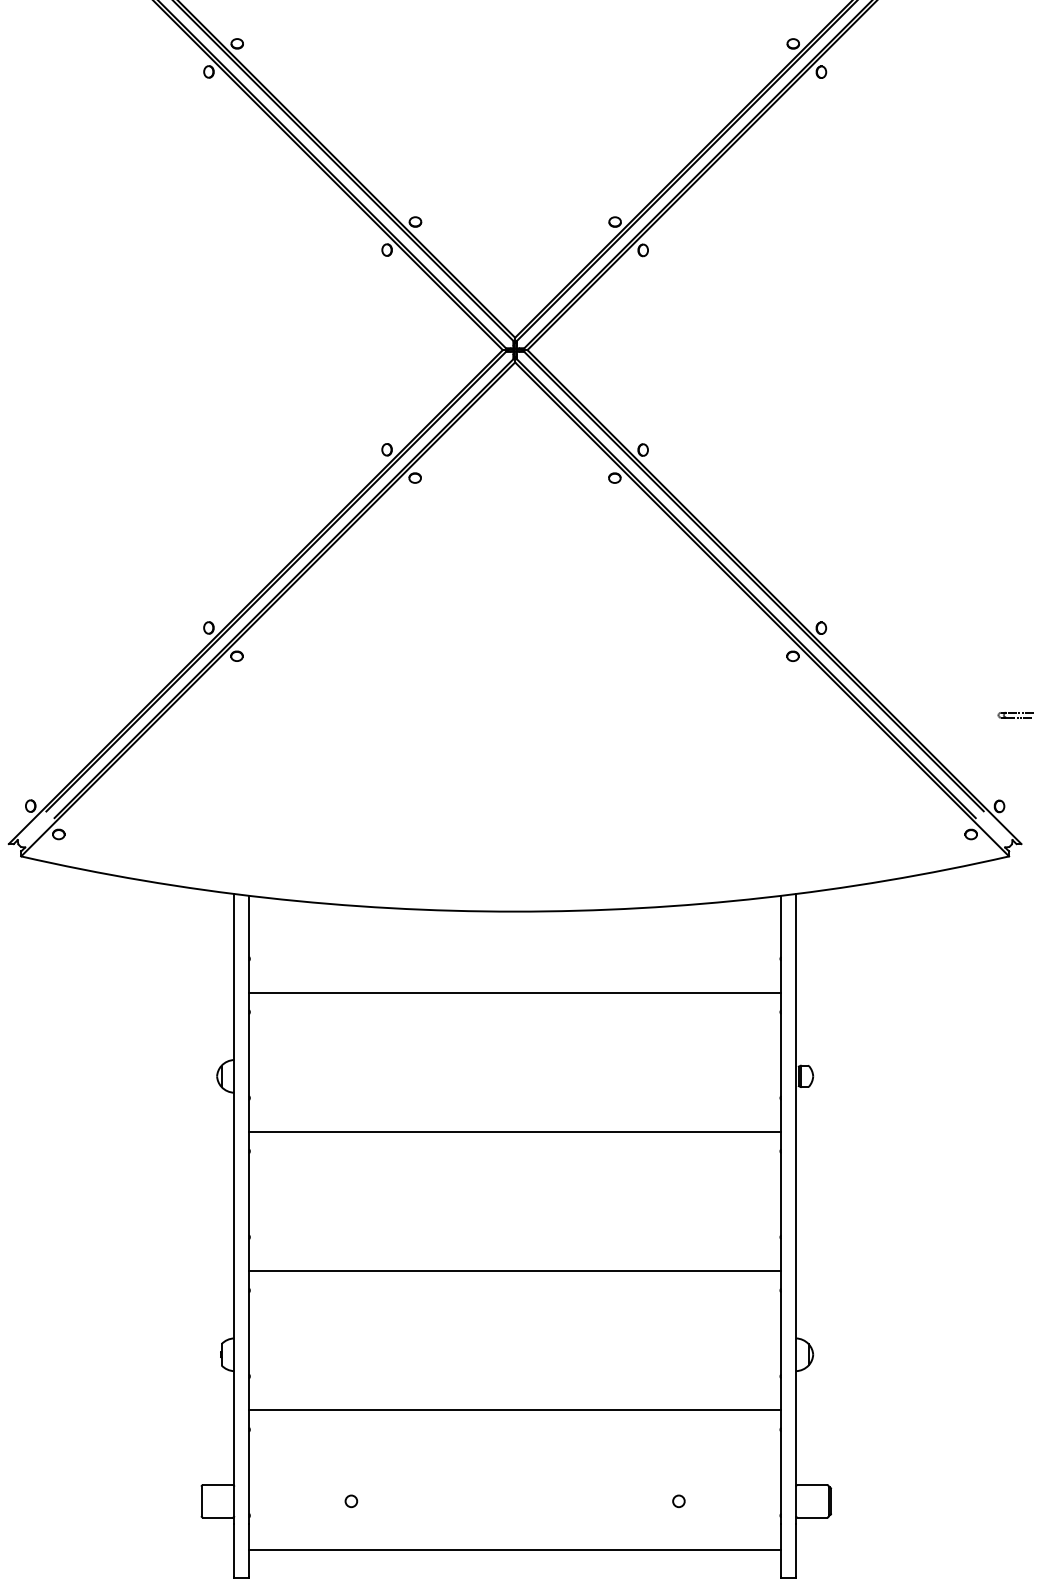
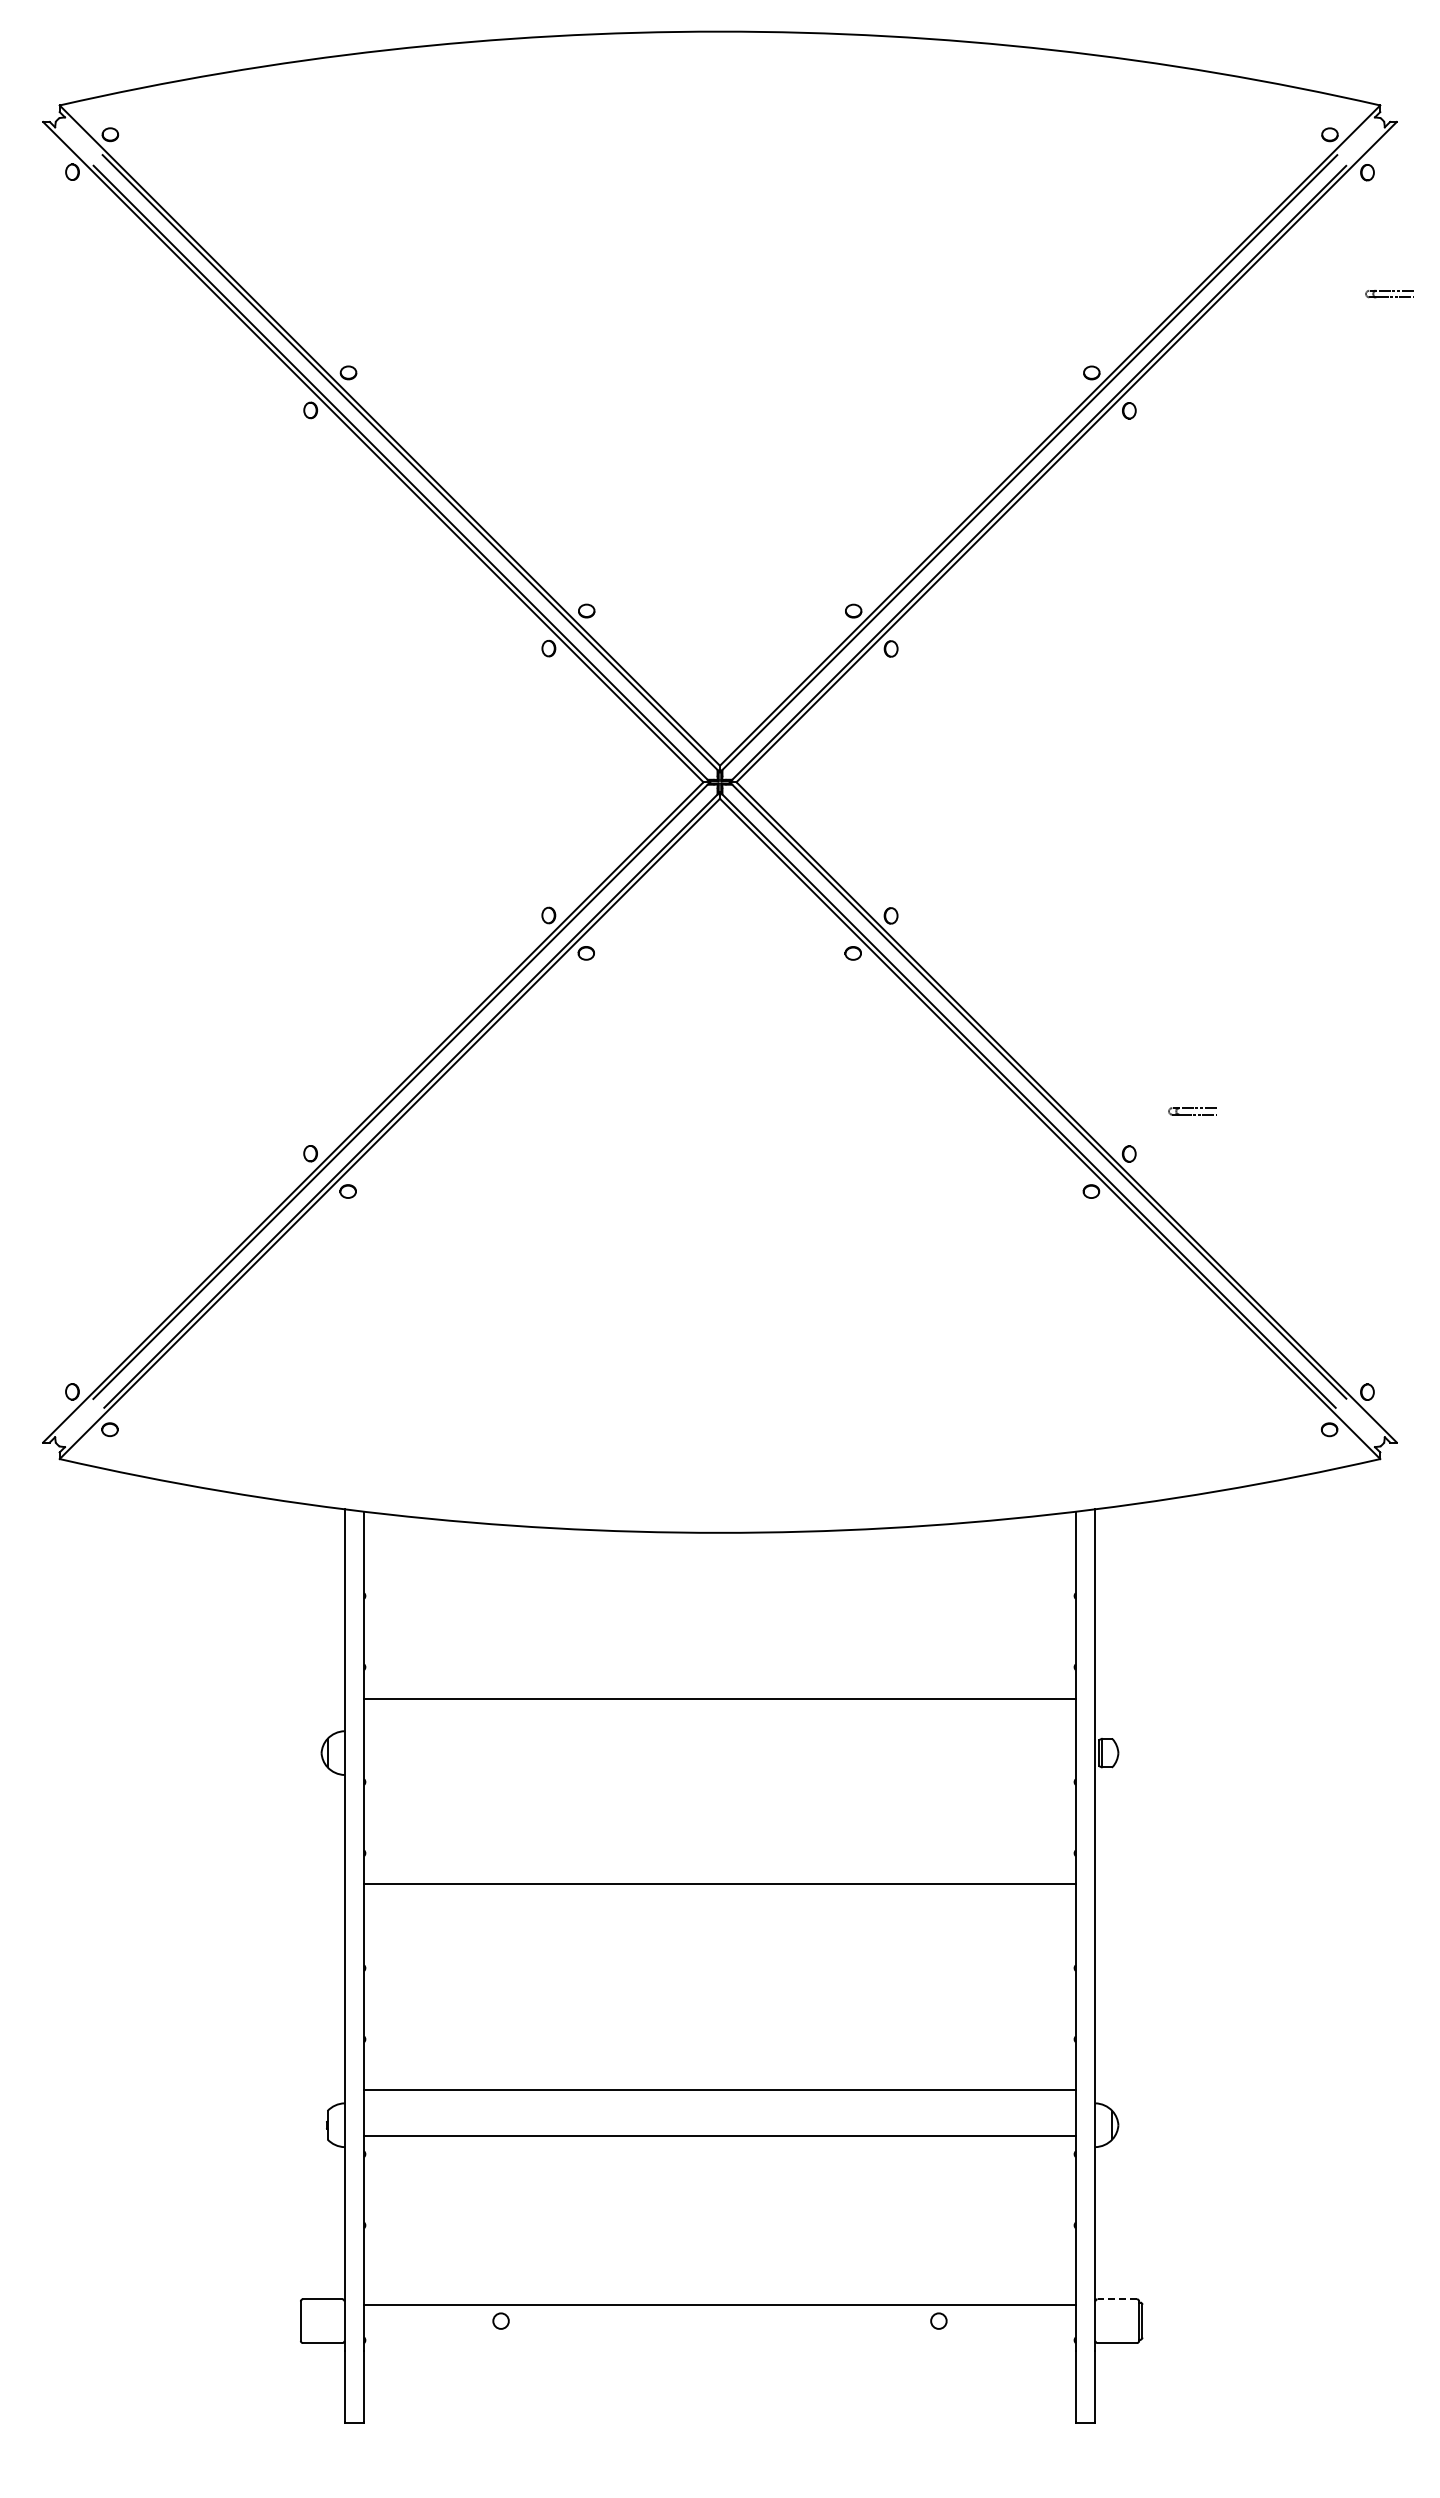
part: (1016, 715) -> (1192, 1111), moved
line: (514, 992) -> (719, 1699), moved
line: (514, 1132) -> (719, 1883), moved
line: (514, 1271) -> (719, 2089), moved
line: (514, 1410) -> (719, 2135), moved
line: (812, 1485) -> (1117, 2299), solid -> dashed
line: (514, 1549) -> (719, 2304), moved

